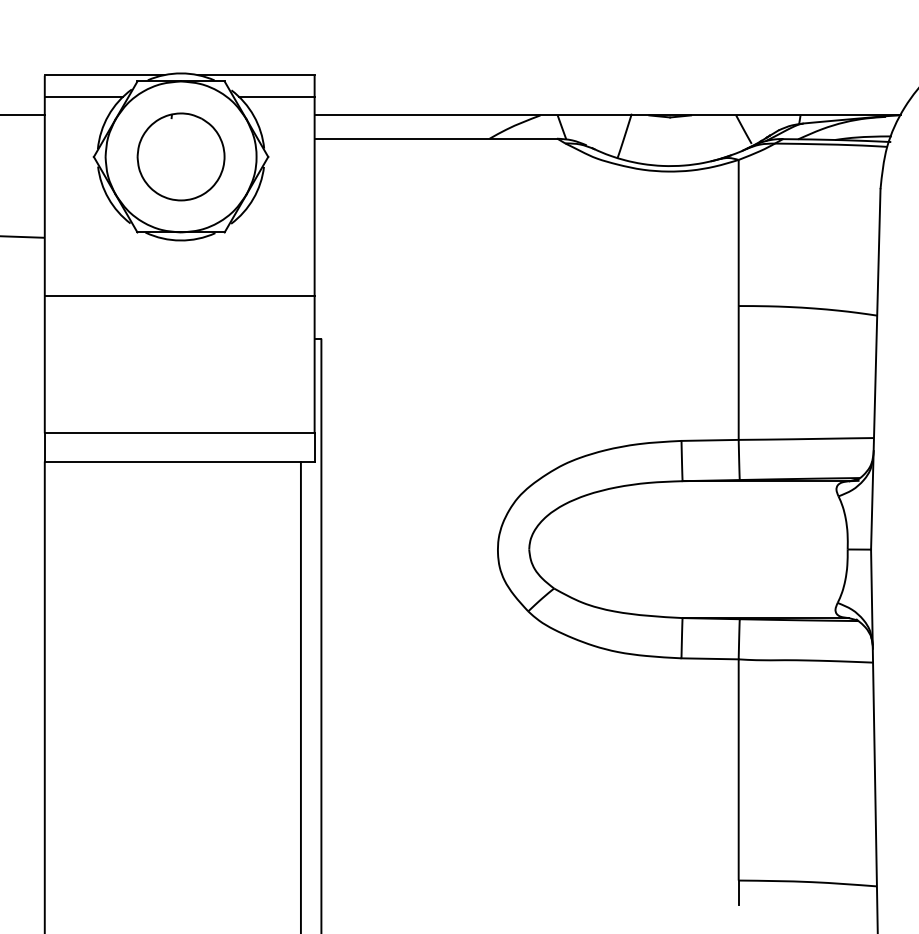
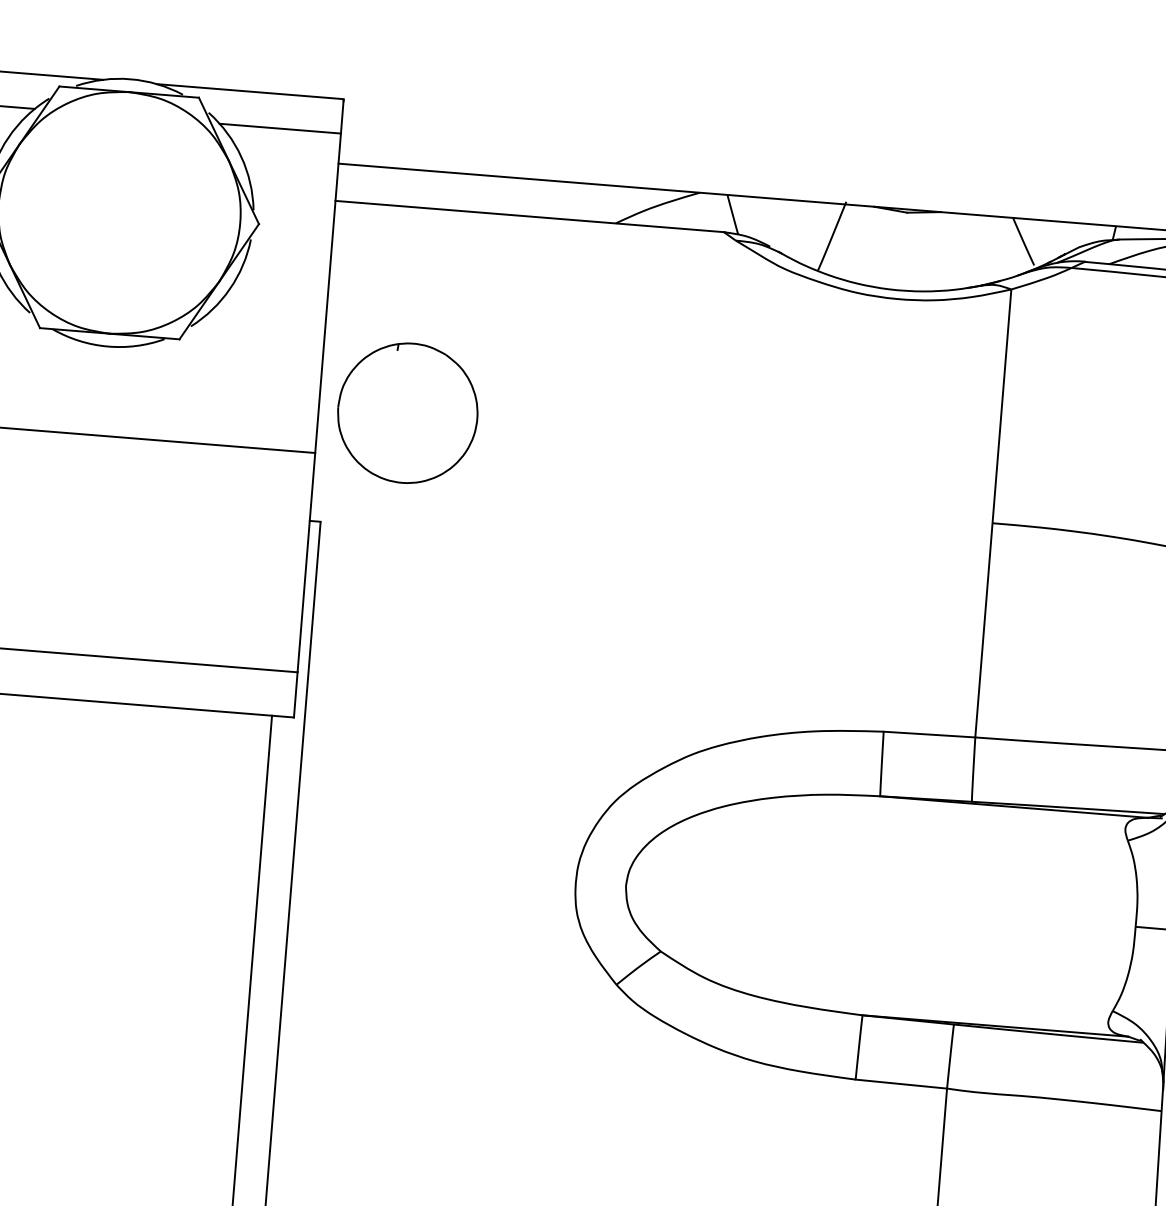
part: (180, 156) -> (406, 412), moved

